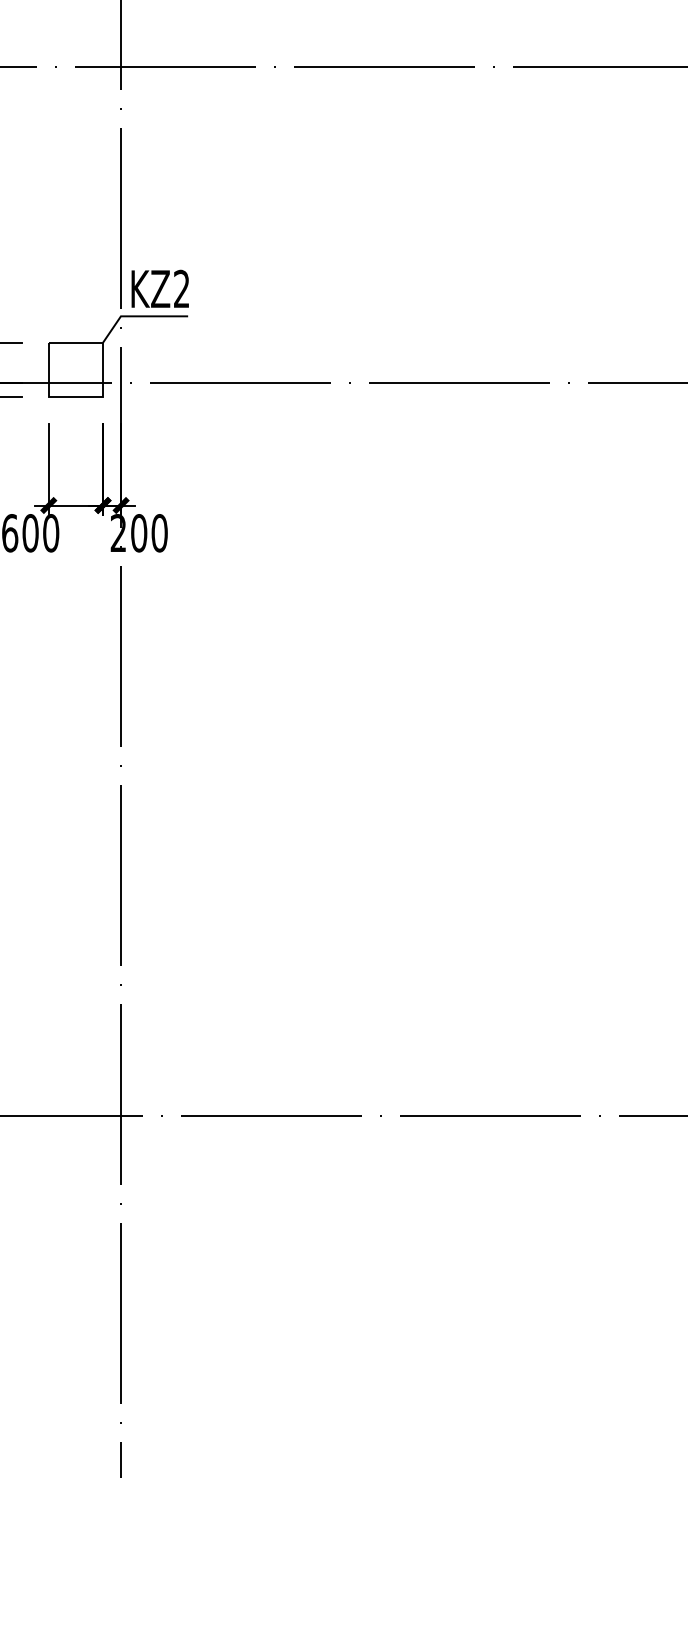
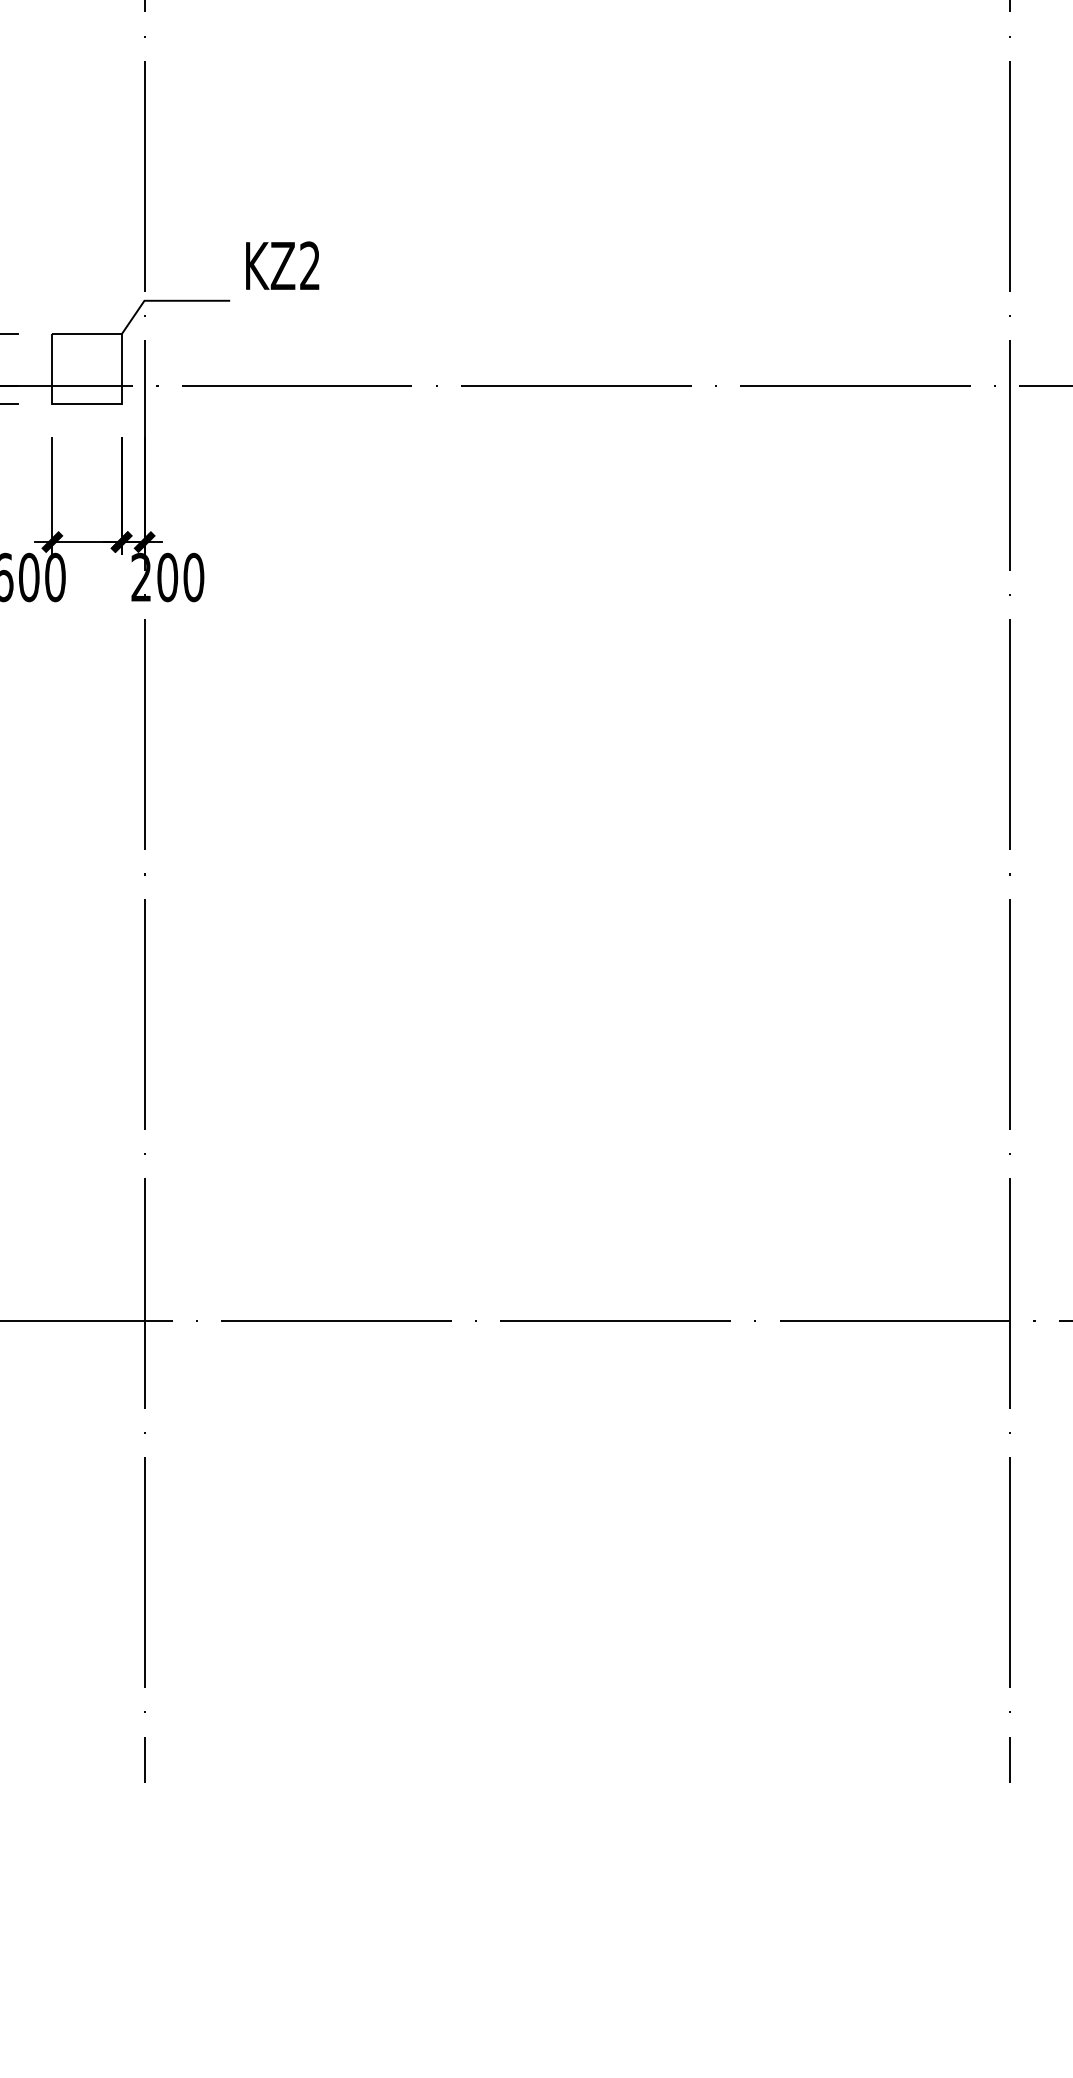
text: (160, 288) -> (282, 265), moved

